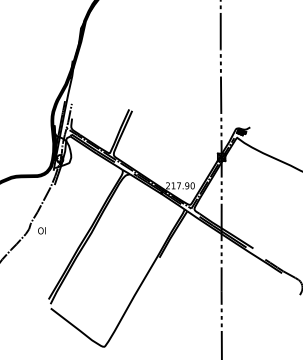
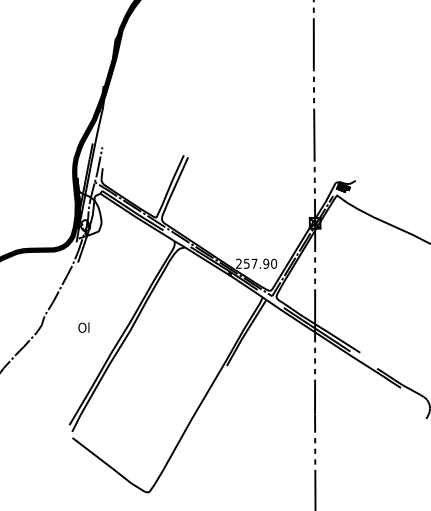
text: (173, 185) -> (246, 263), 217.90 -> 257.90
text: (41, 230) -> (83, 327), moved

